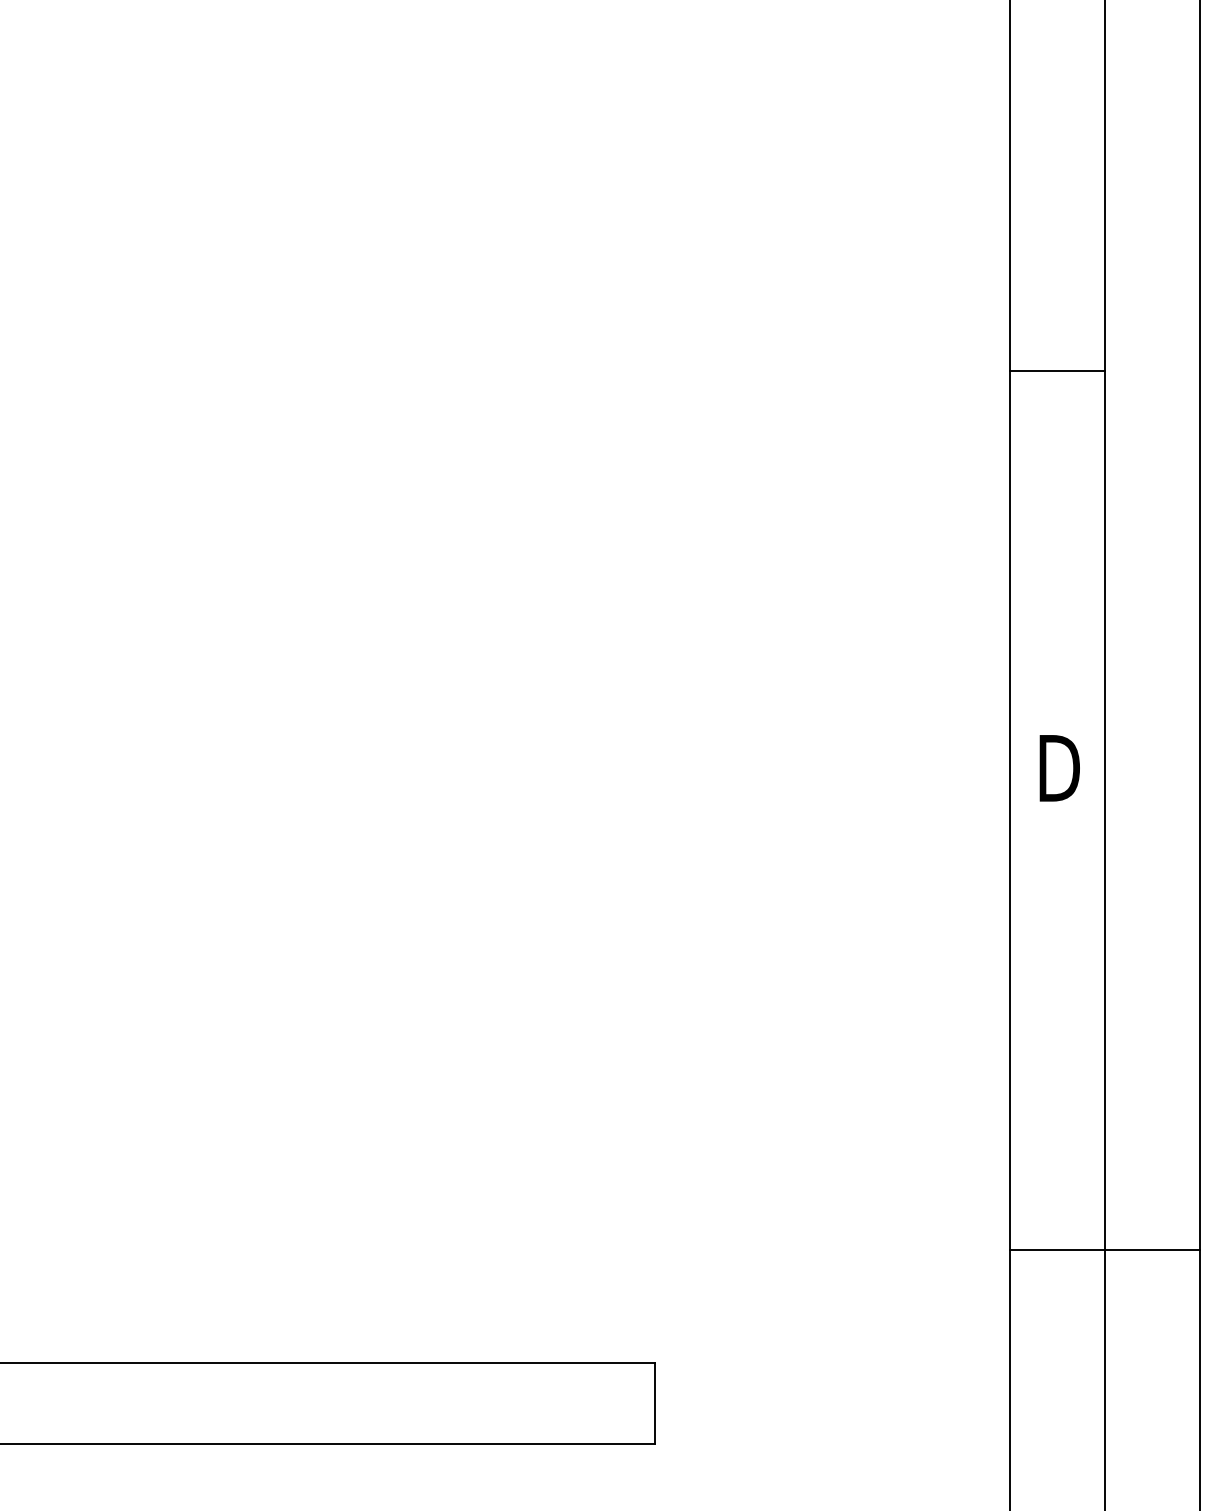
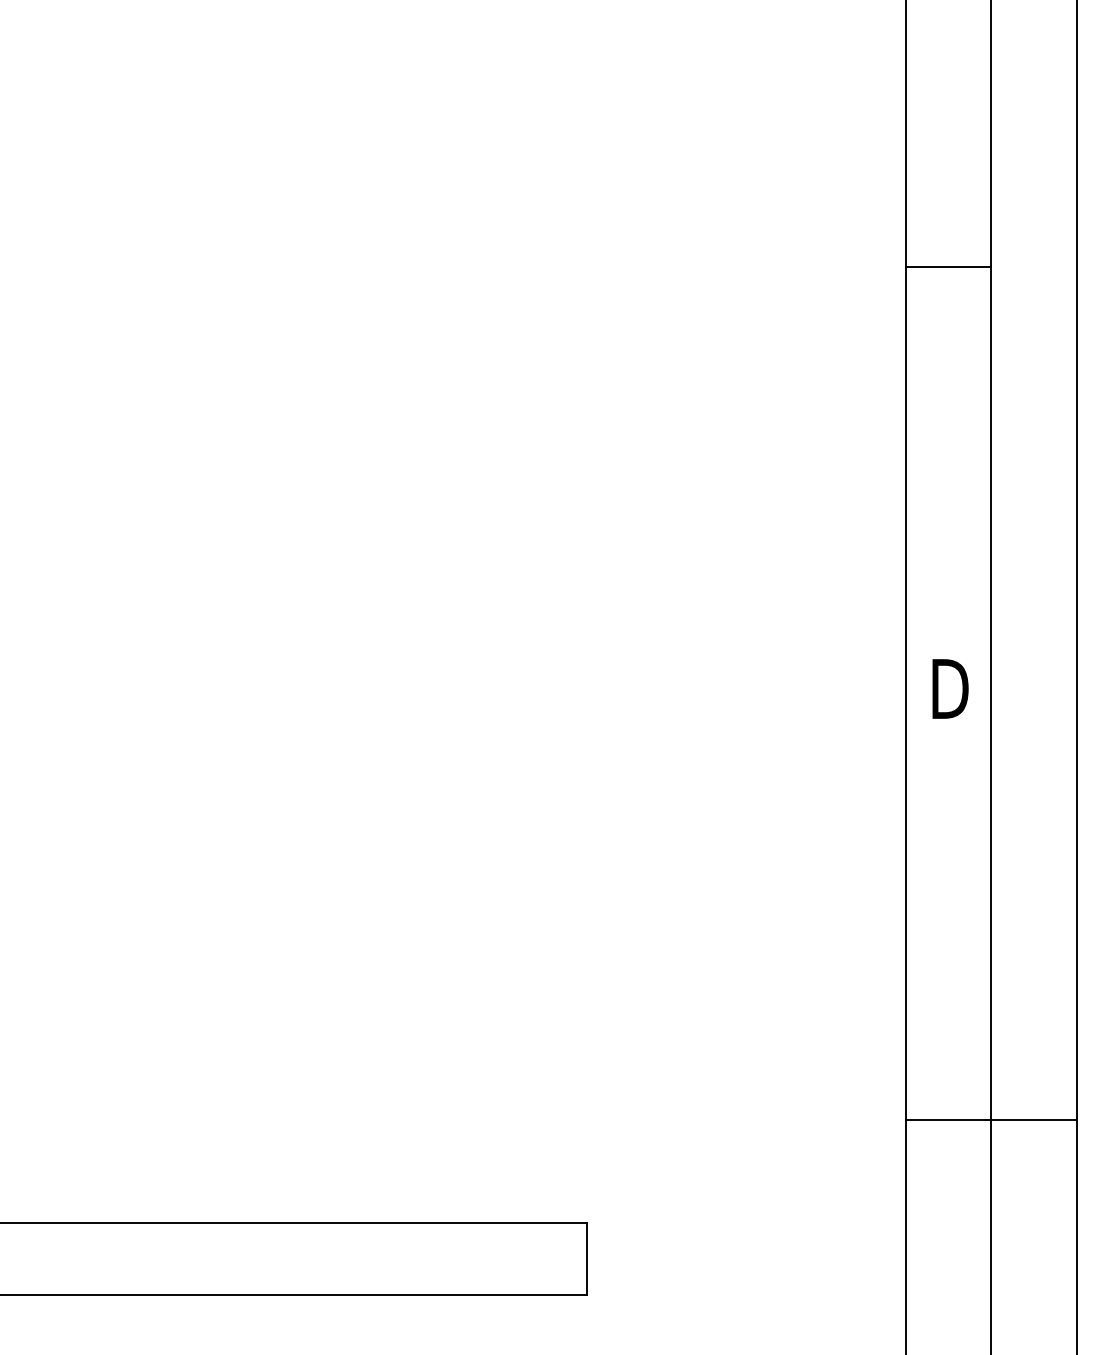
line: (1057, 371) -> (948, 267), moved

